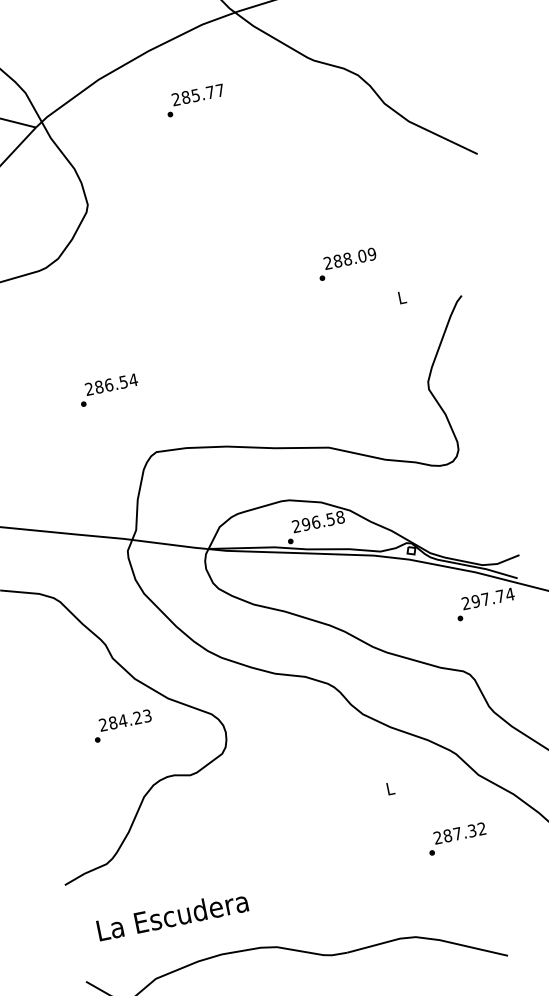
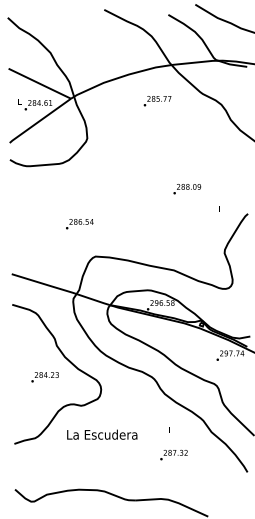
text: (195, 101) -> (157, 101), moved
text: (348, 264) -> (187, 189), moved
text: (121, 726) -> (44, 377), moved
text: (455, 837) -> (173, 454), moved
text: (172, 915) -> (102, 434), moved

